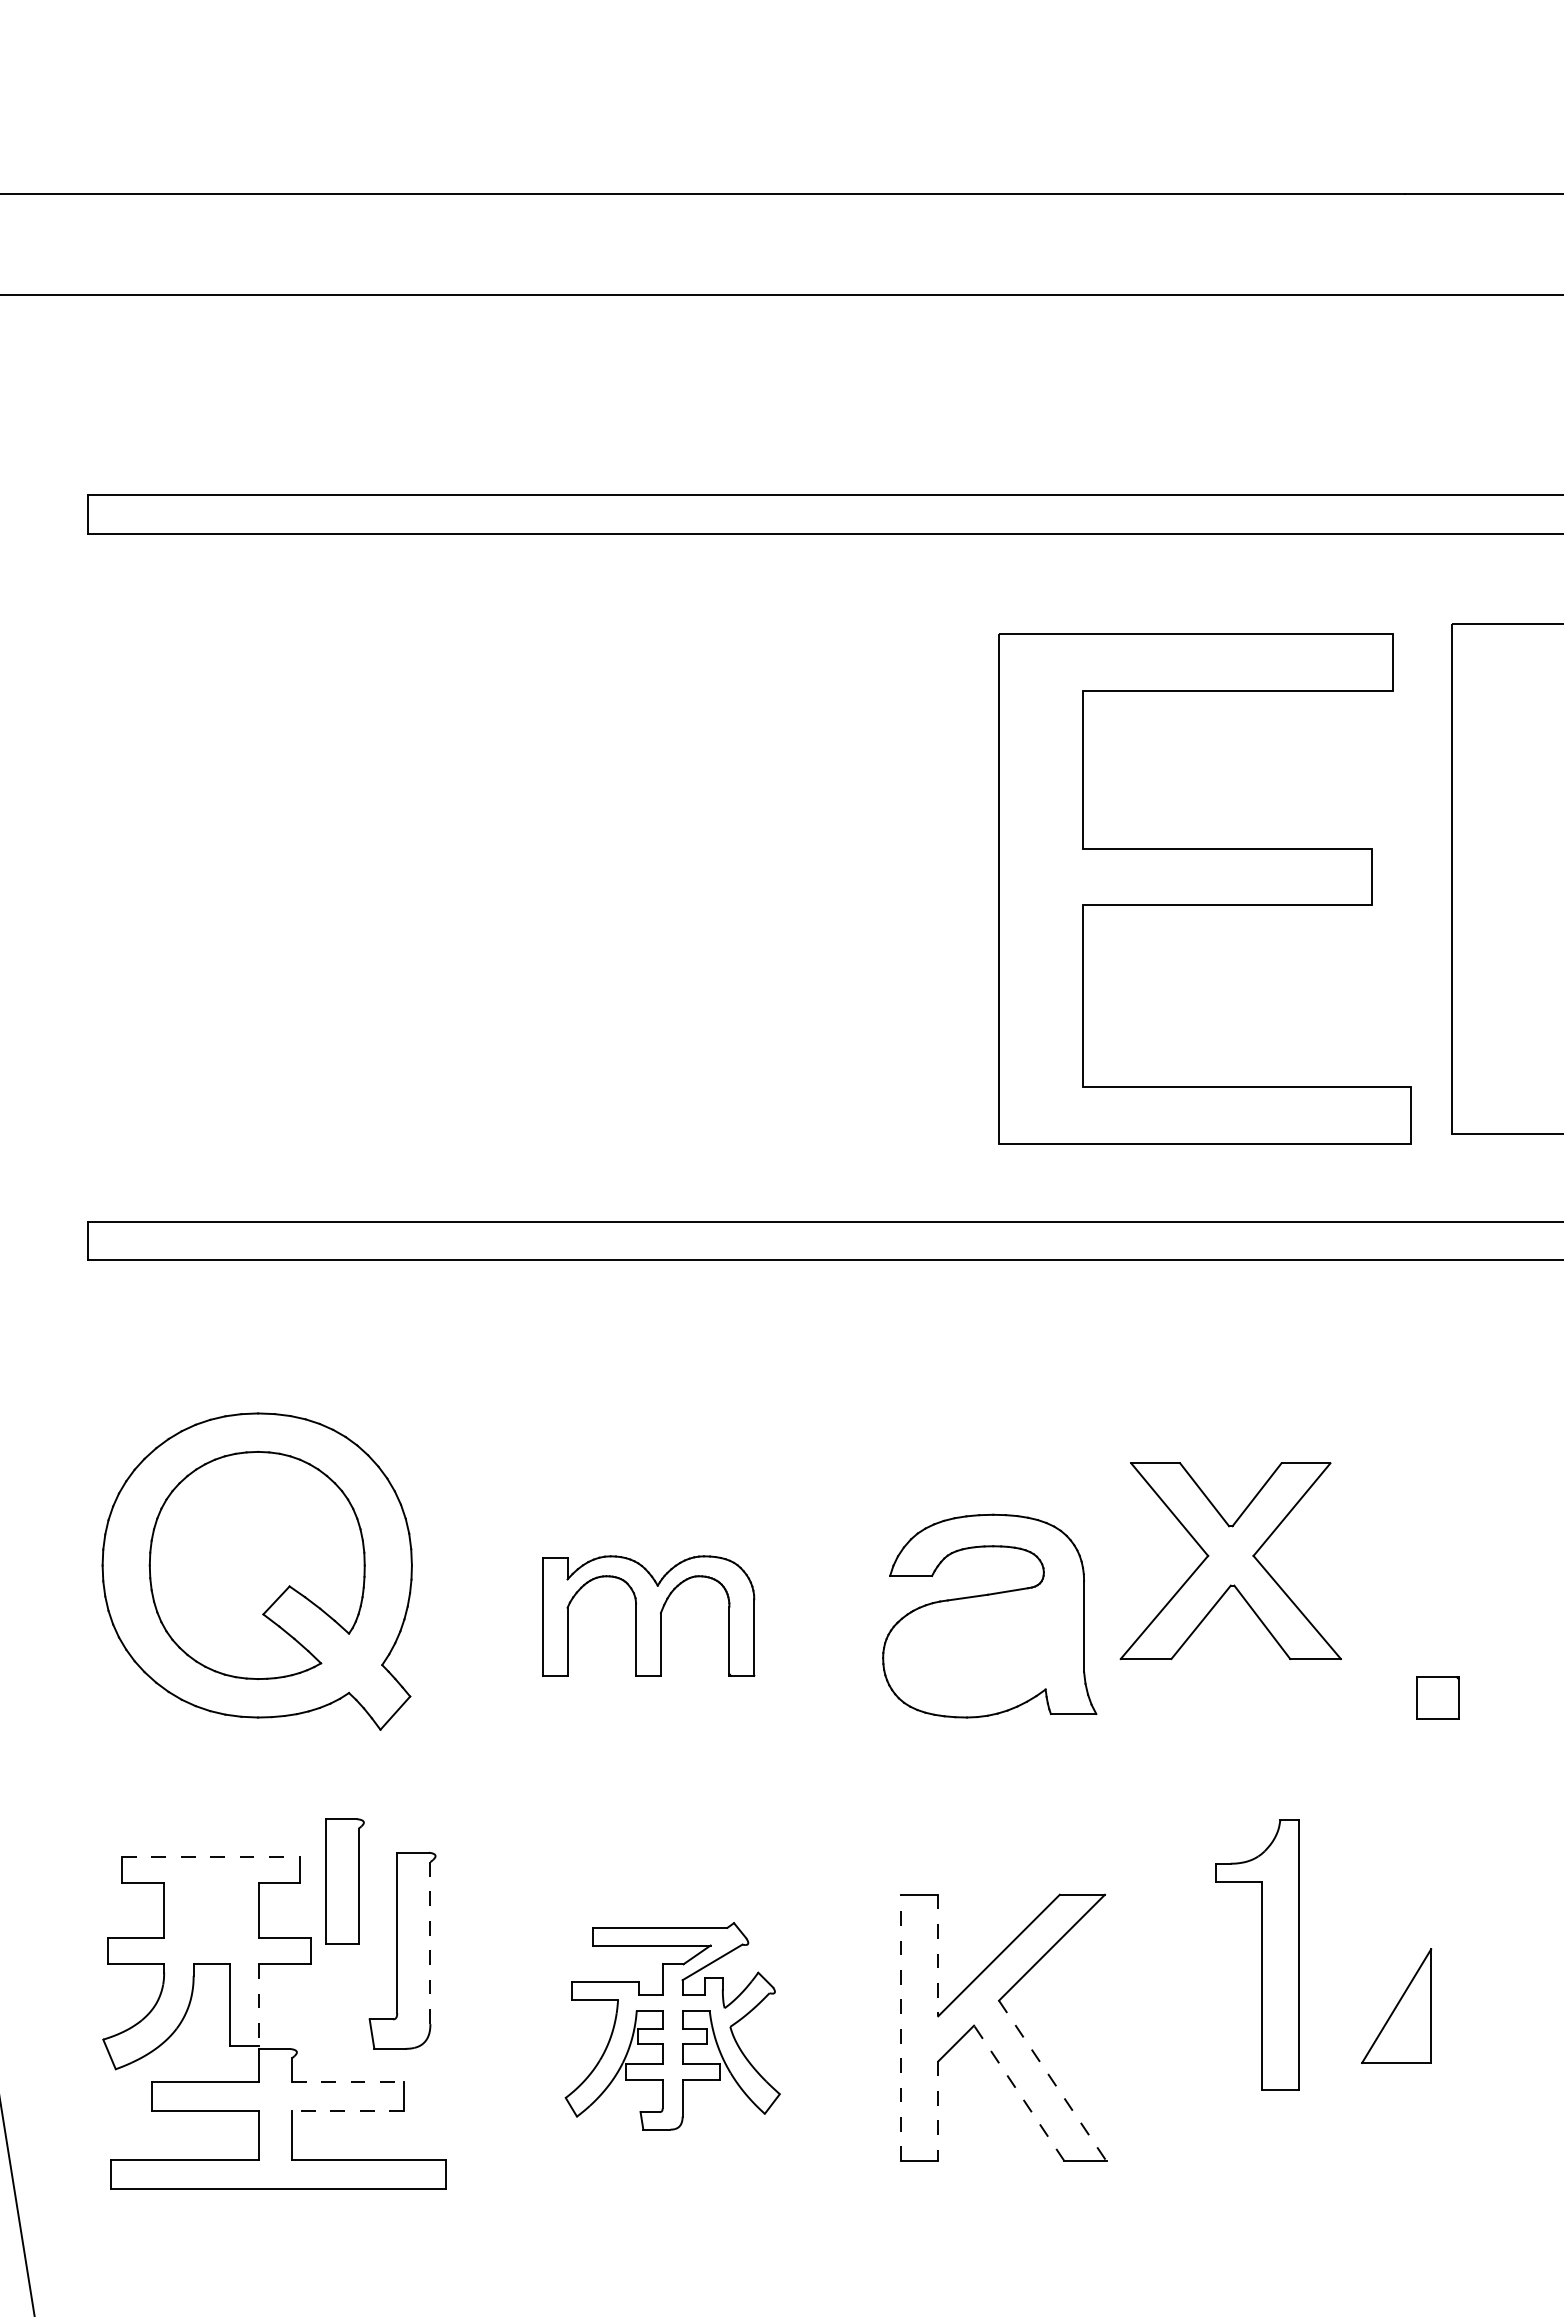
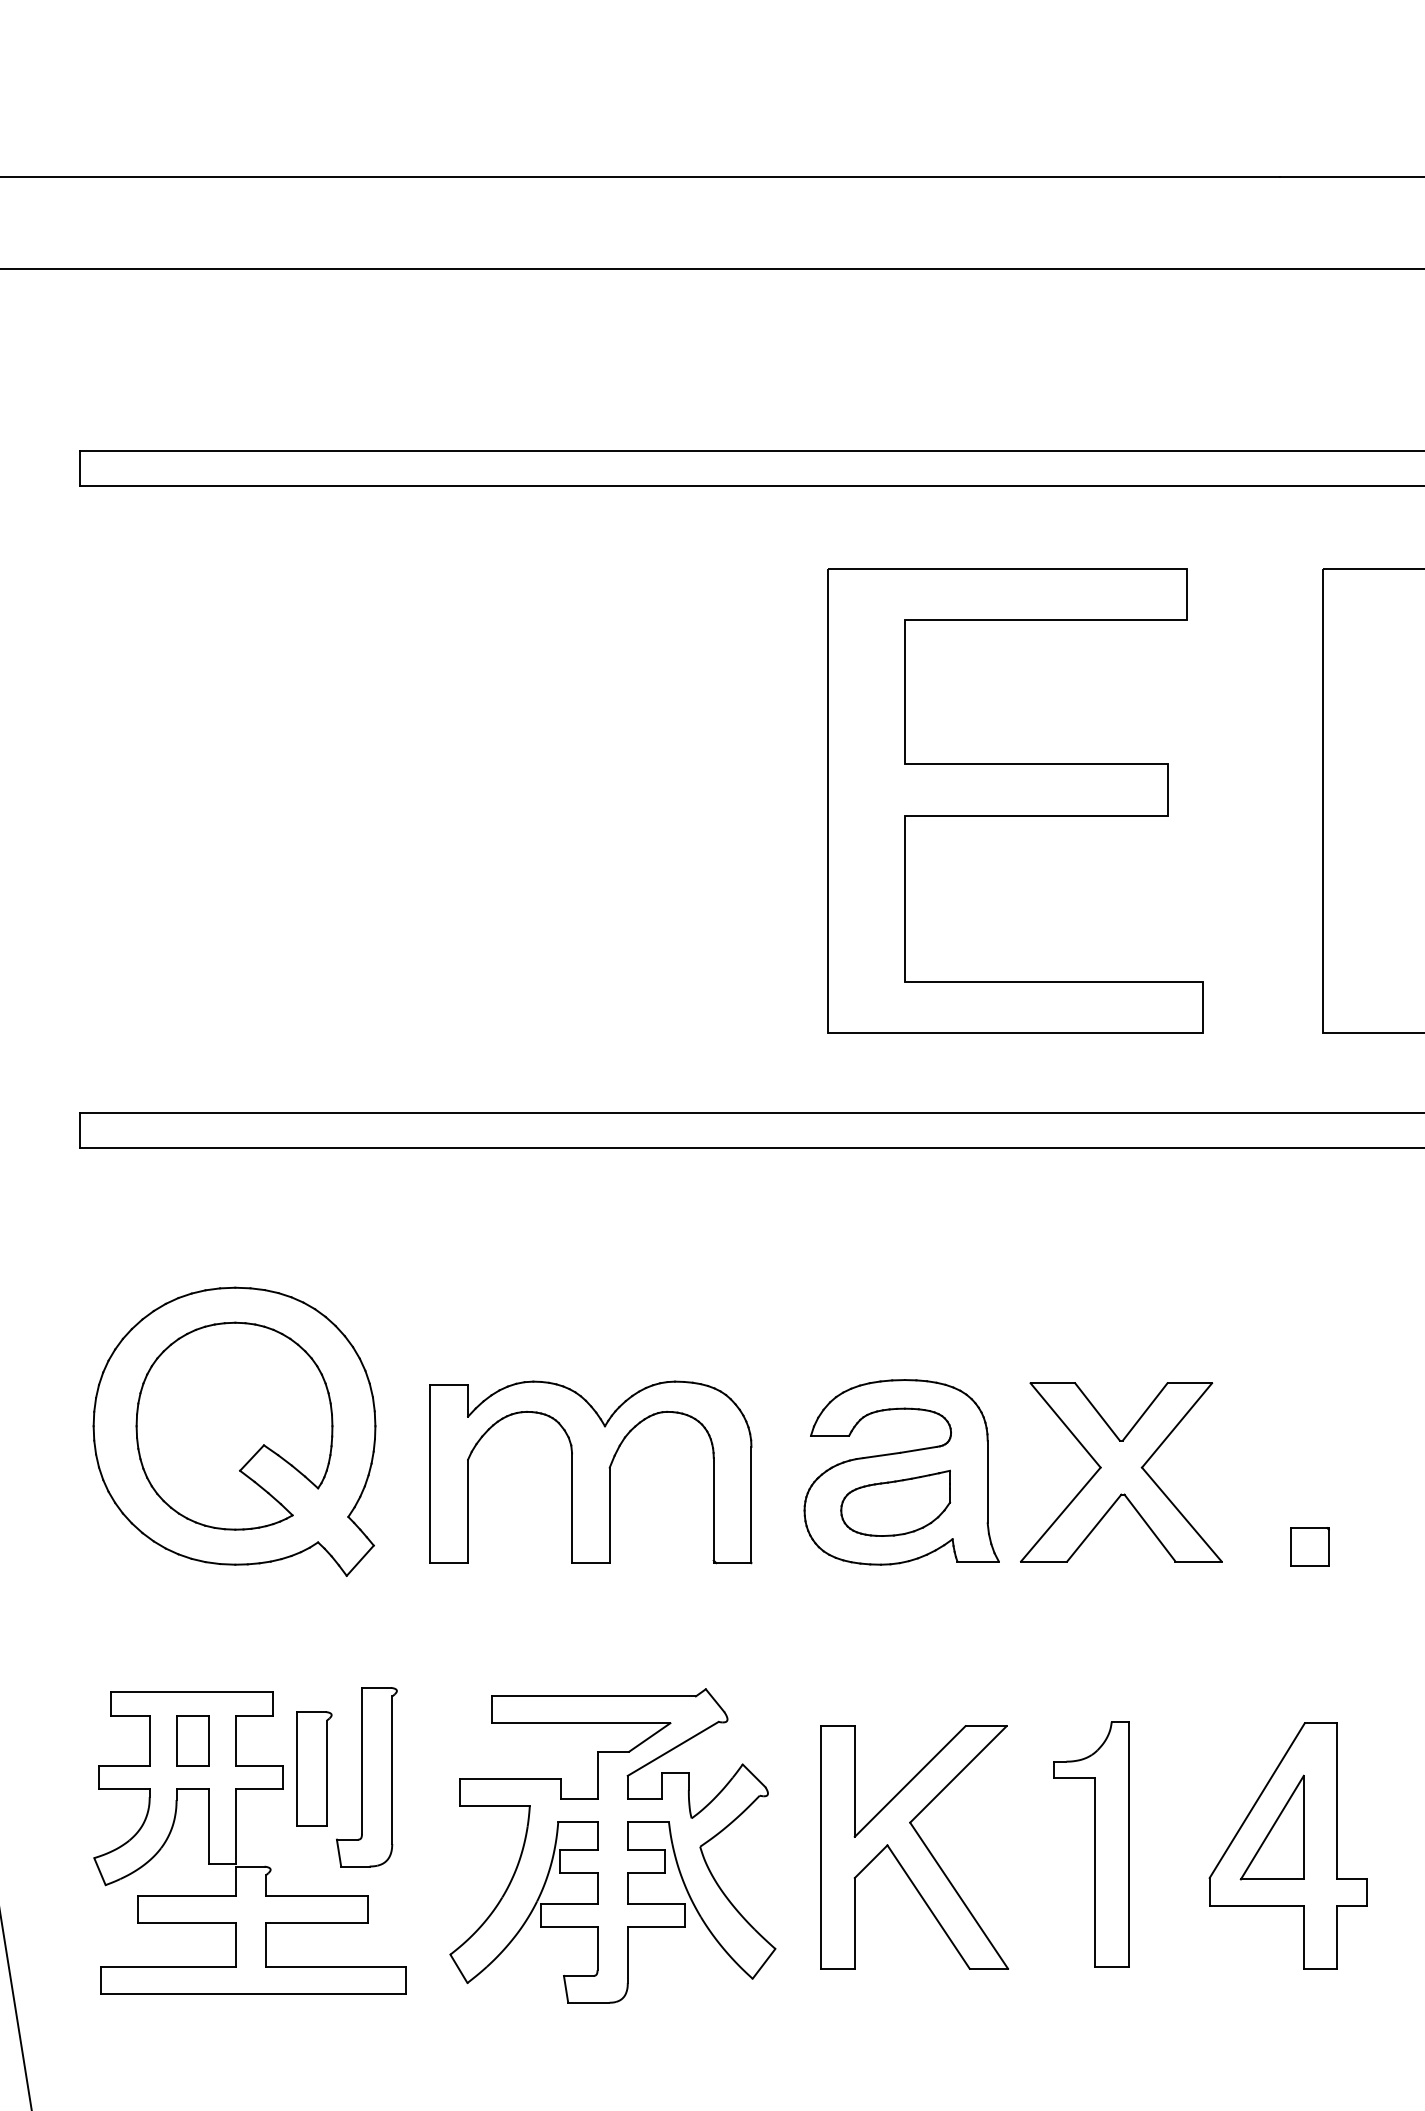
part: (1204, 888) -> (1015, 800), moved
part: (1230, 1561) -> (1121, 1472), moved
part: (648, 1615) -> (590, 1471), size x1.67
part: (982, 1649) -> (895, 1502), added
line: (210, 1857) -> (191, 1692), dashed -> solid
part: (344, 1881) -> (313, 1768), moved
part: (211, 1910) -> (192, 1740), added
line: (430, 1943) -> (392, 1770), dashed -> solid
part: (1257, 1954) -> (1090, 1844), moved
line: (938, 1955) -> (855, 1781), dashed -> solid
line: (259, 2005) -> (236, 1827), dashed -> solid
part: (1413, 2025) -> (1287, 1845), added
part: (672, 2026) -> (612, 1846), size x1.67
line: (901, 2027) -> (821, 1847), dashed -> solid
line: (1052, 2080) -> (958, 1895), dashed -> solid
line: (348, 2081) -> (317, 1896), dashed -> solid
line: (1018, 2092) -> (927, 1906), dashed -> solid
line: (347, 2111) -> (316, 1923), dashed -> solid
line: (938, 2111) -> (855, 1923), dashed -> solid

